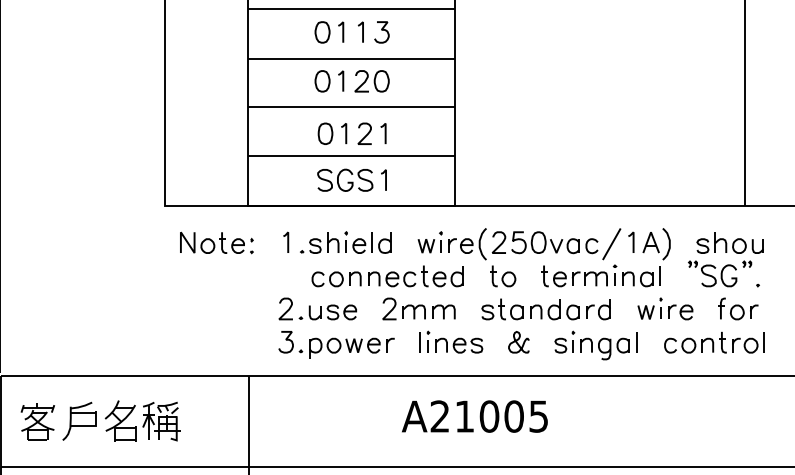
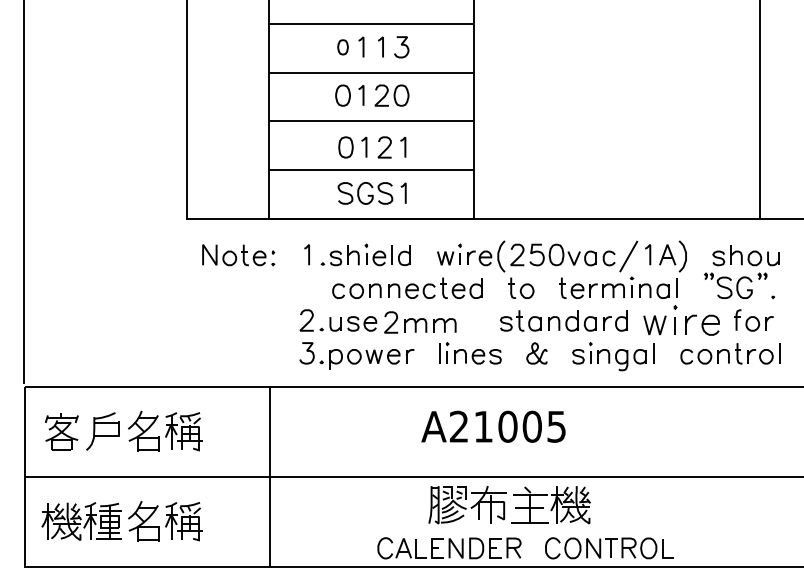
part: (322, 32) -> (342, 47), size x0.7
part: (419, 308) -> (420, 322), moved
part: (665, 308) -> (681, 320), size x1.4

